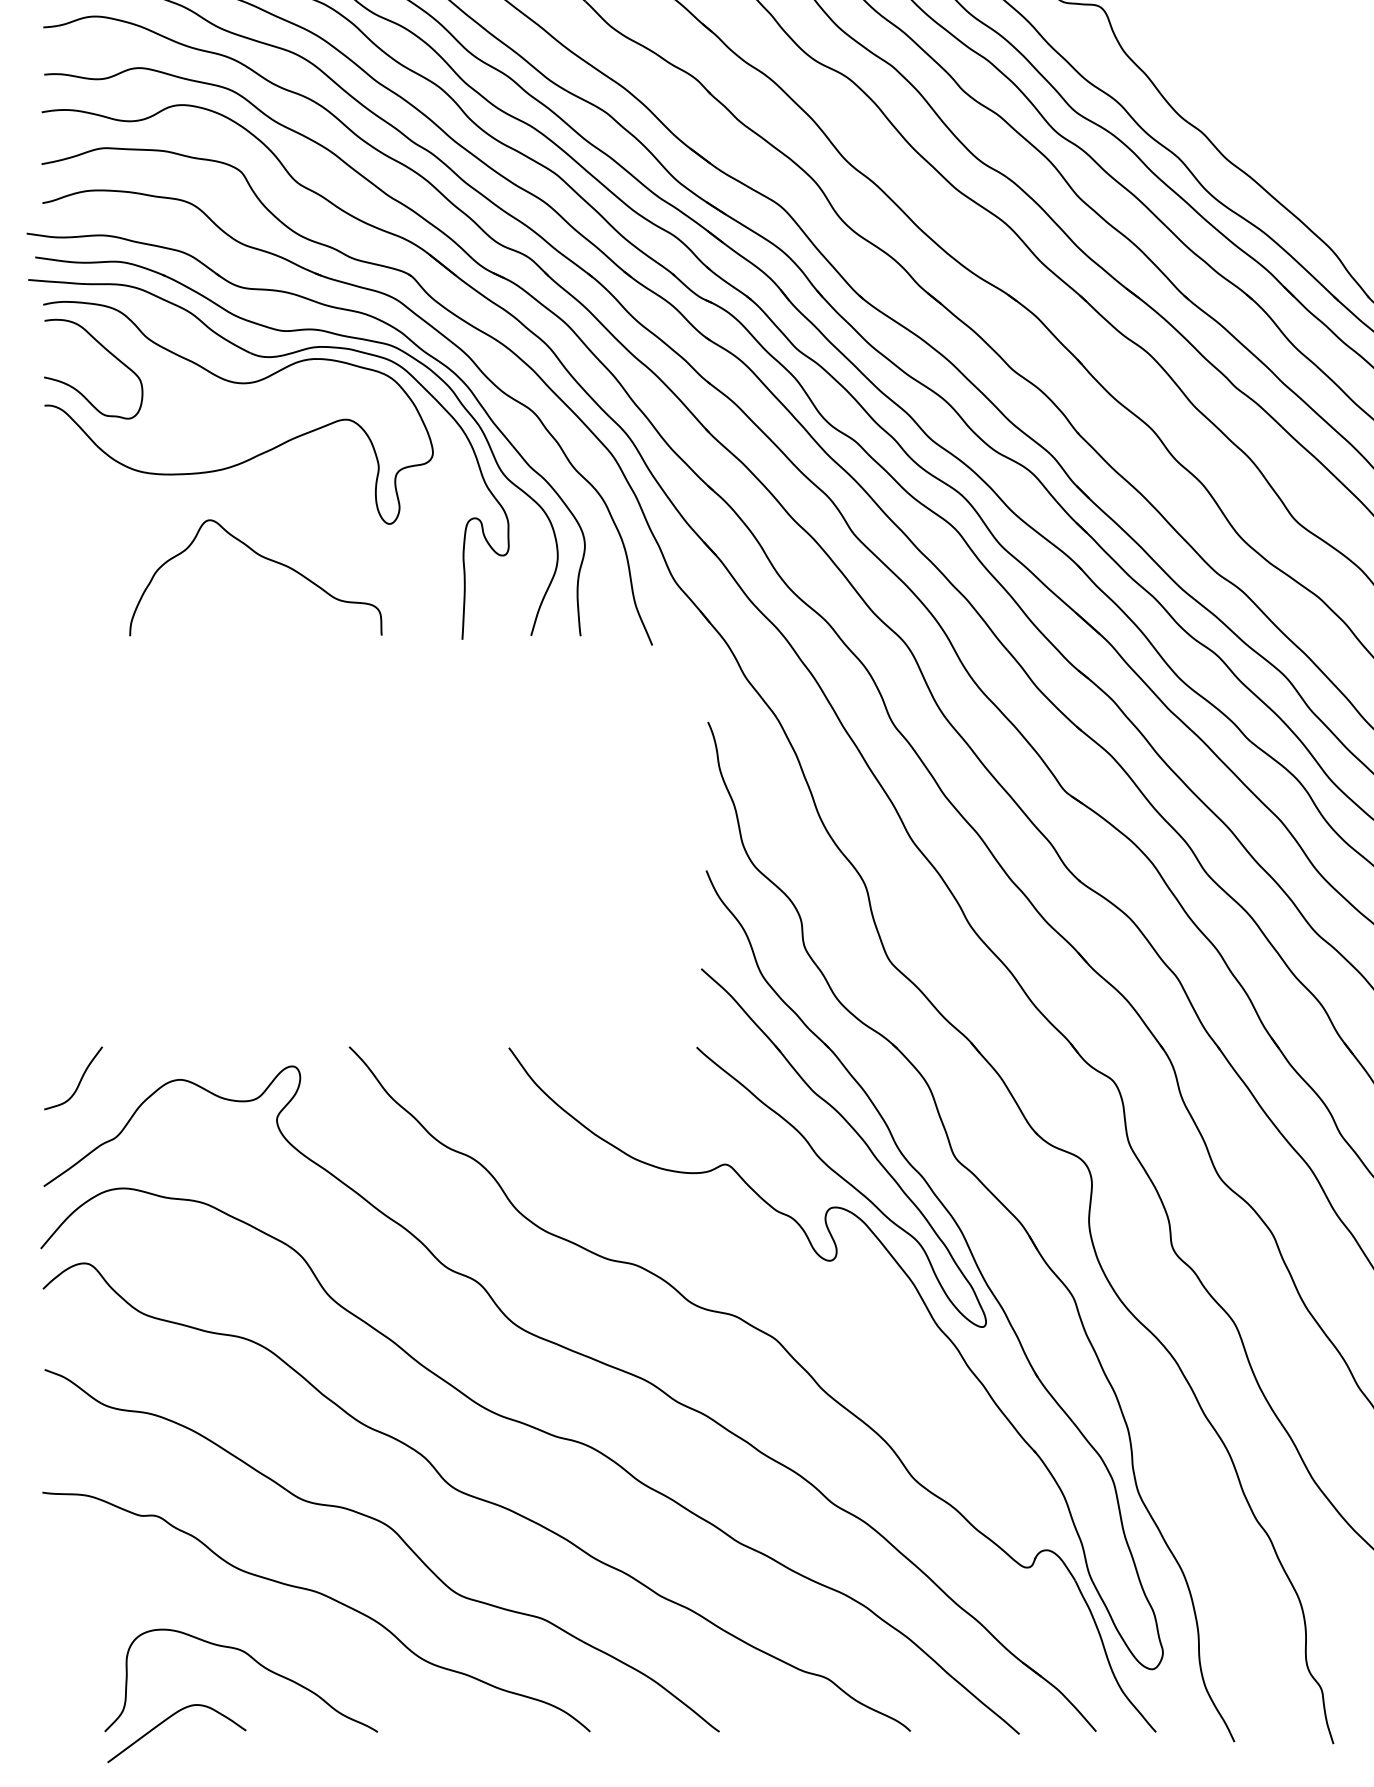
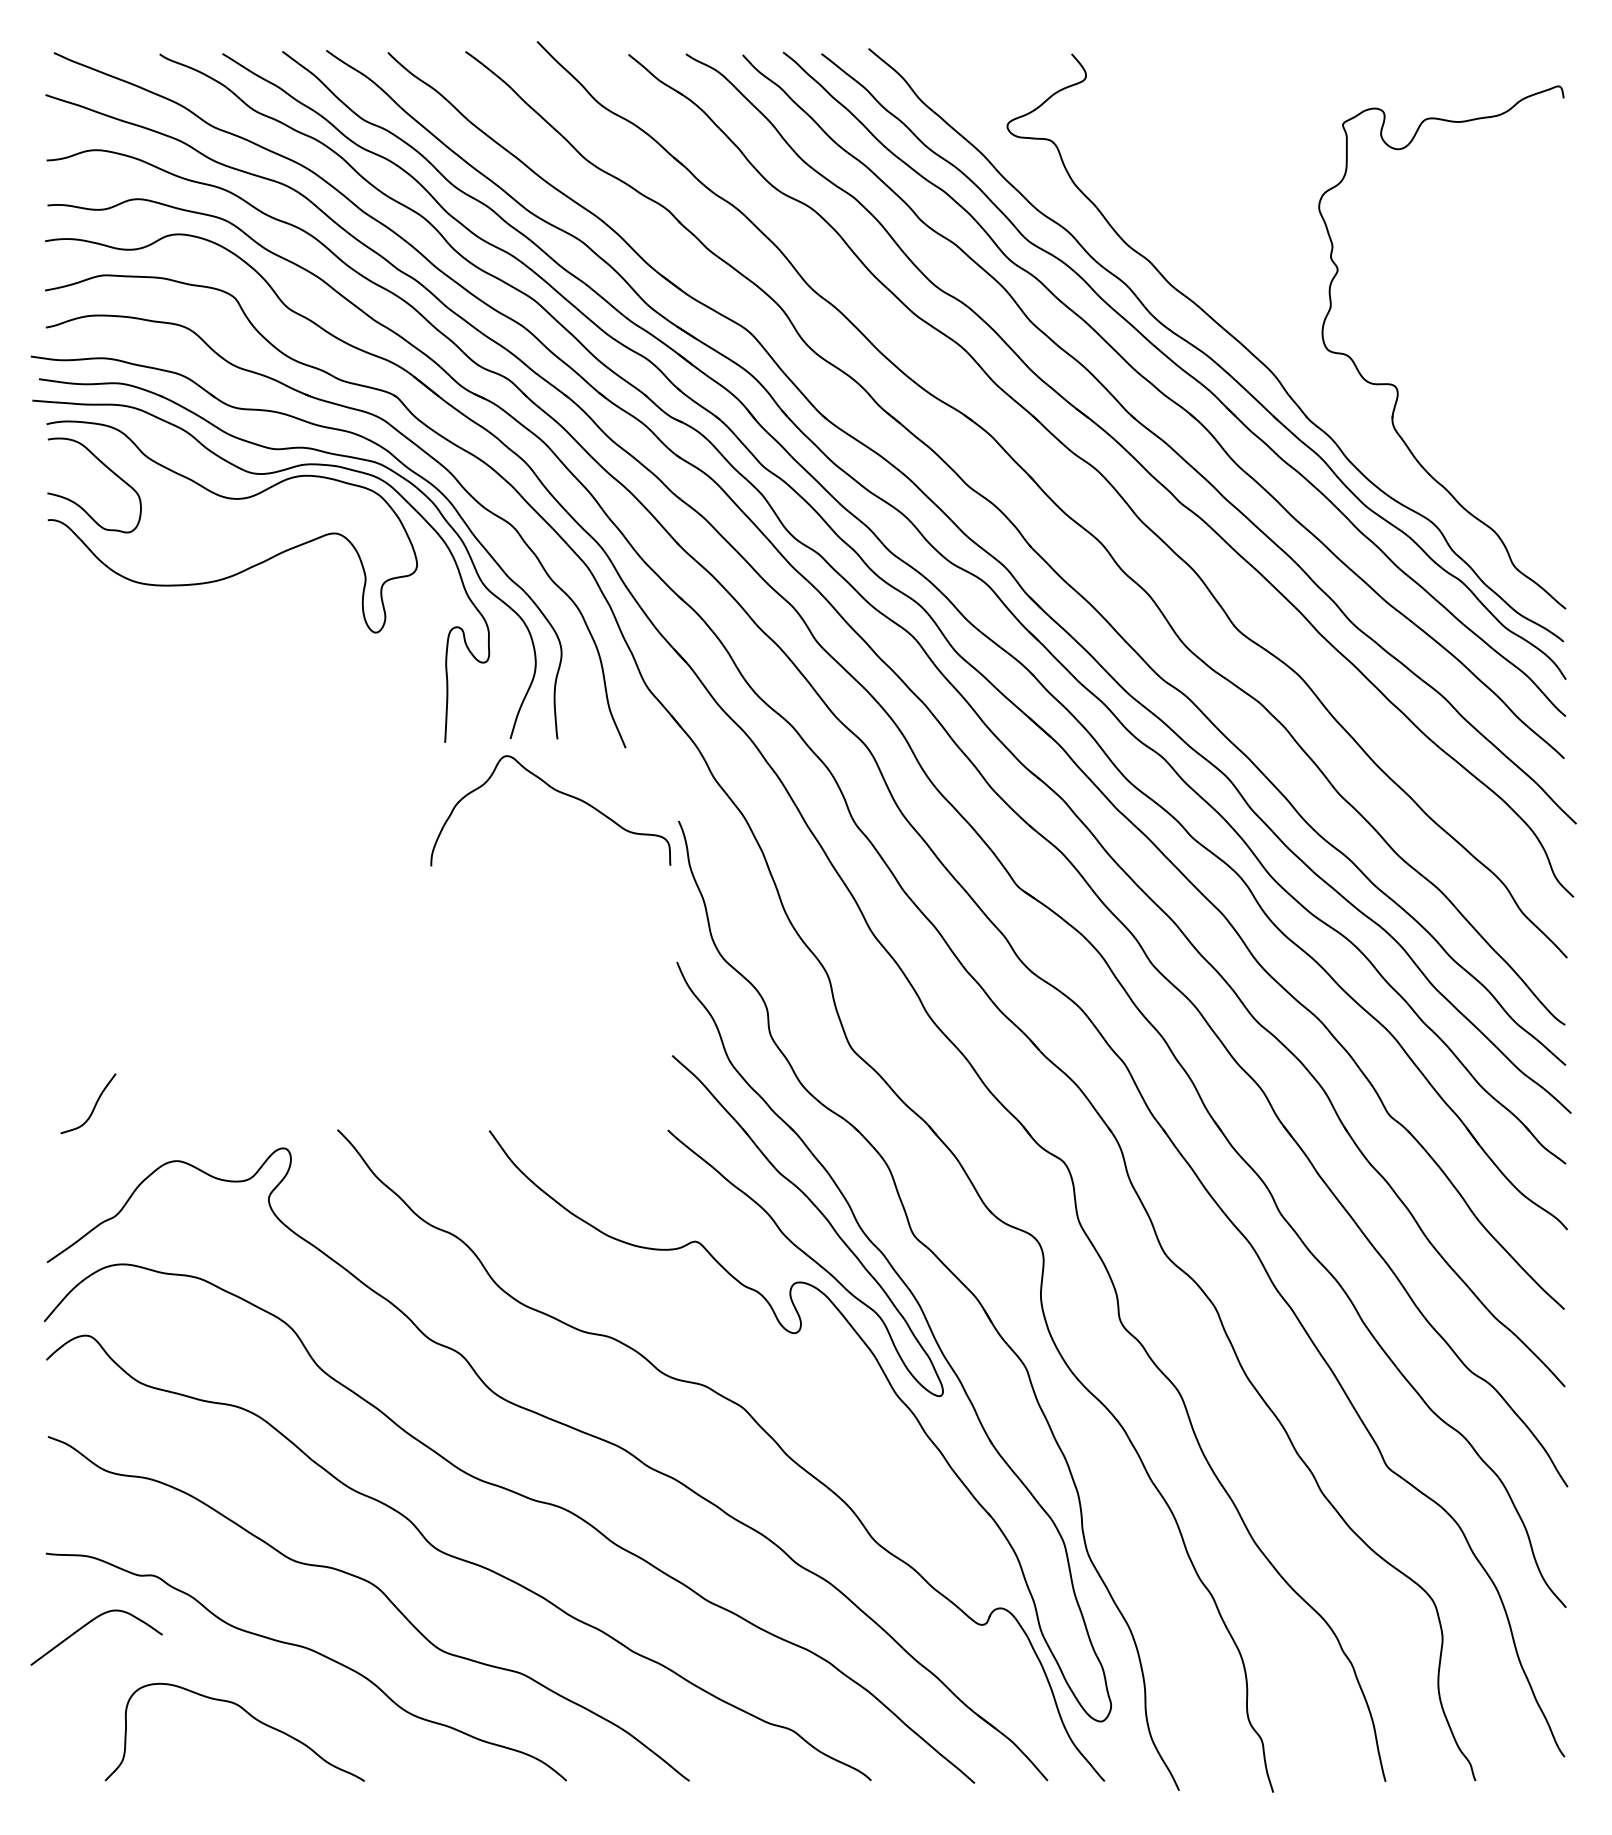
curve: (264, 558) -> (558, 792), moved
curve: (79, 1079) -> (94, 1104), moved
curve: (168, 1719) -> (88, 1624), moved

